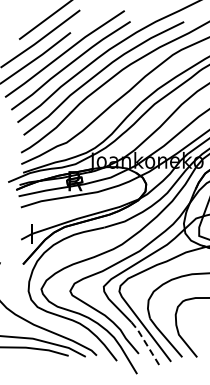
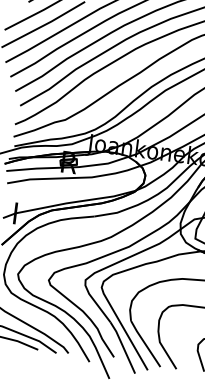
line: (146, 343) -> (123, 347), dashed -> solid

